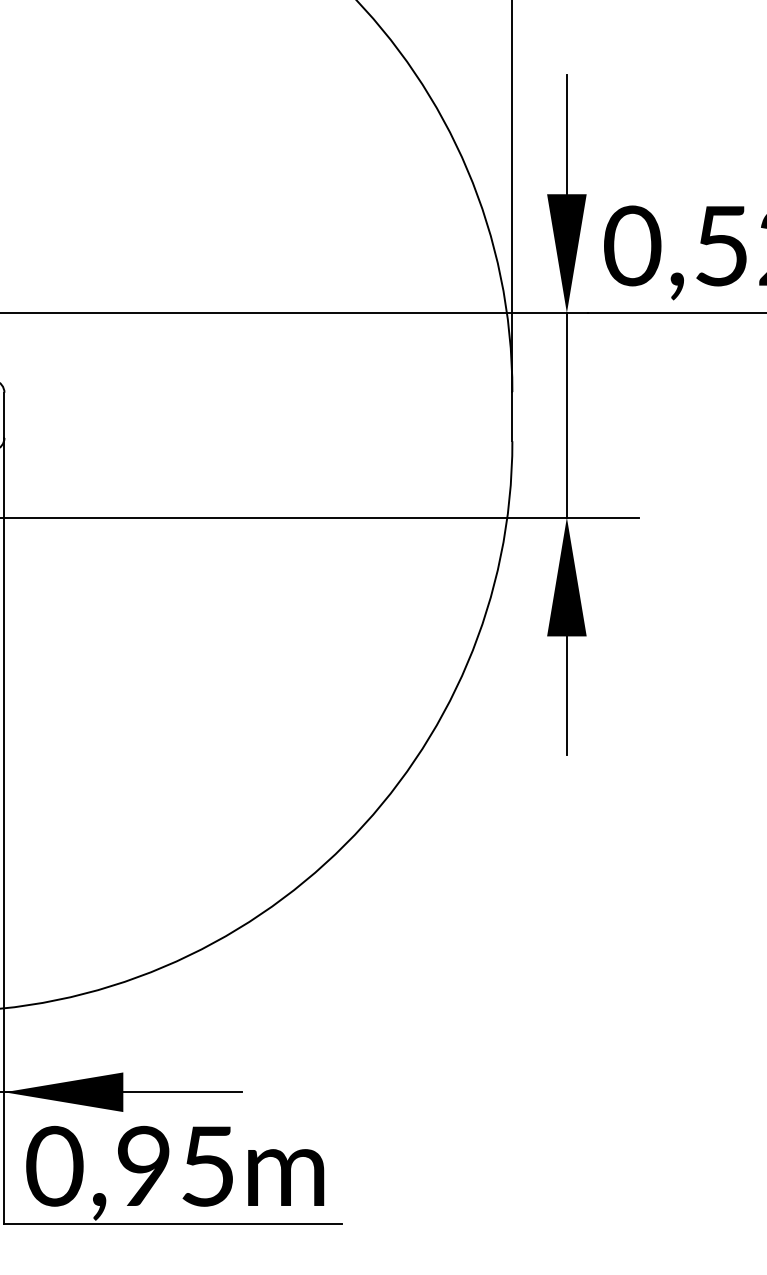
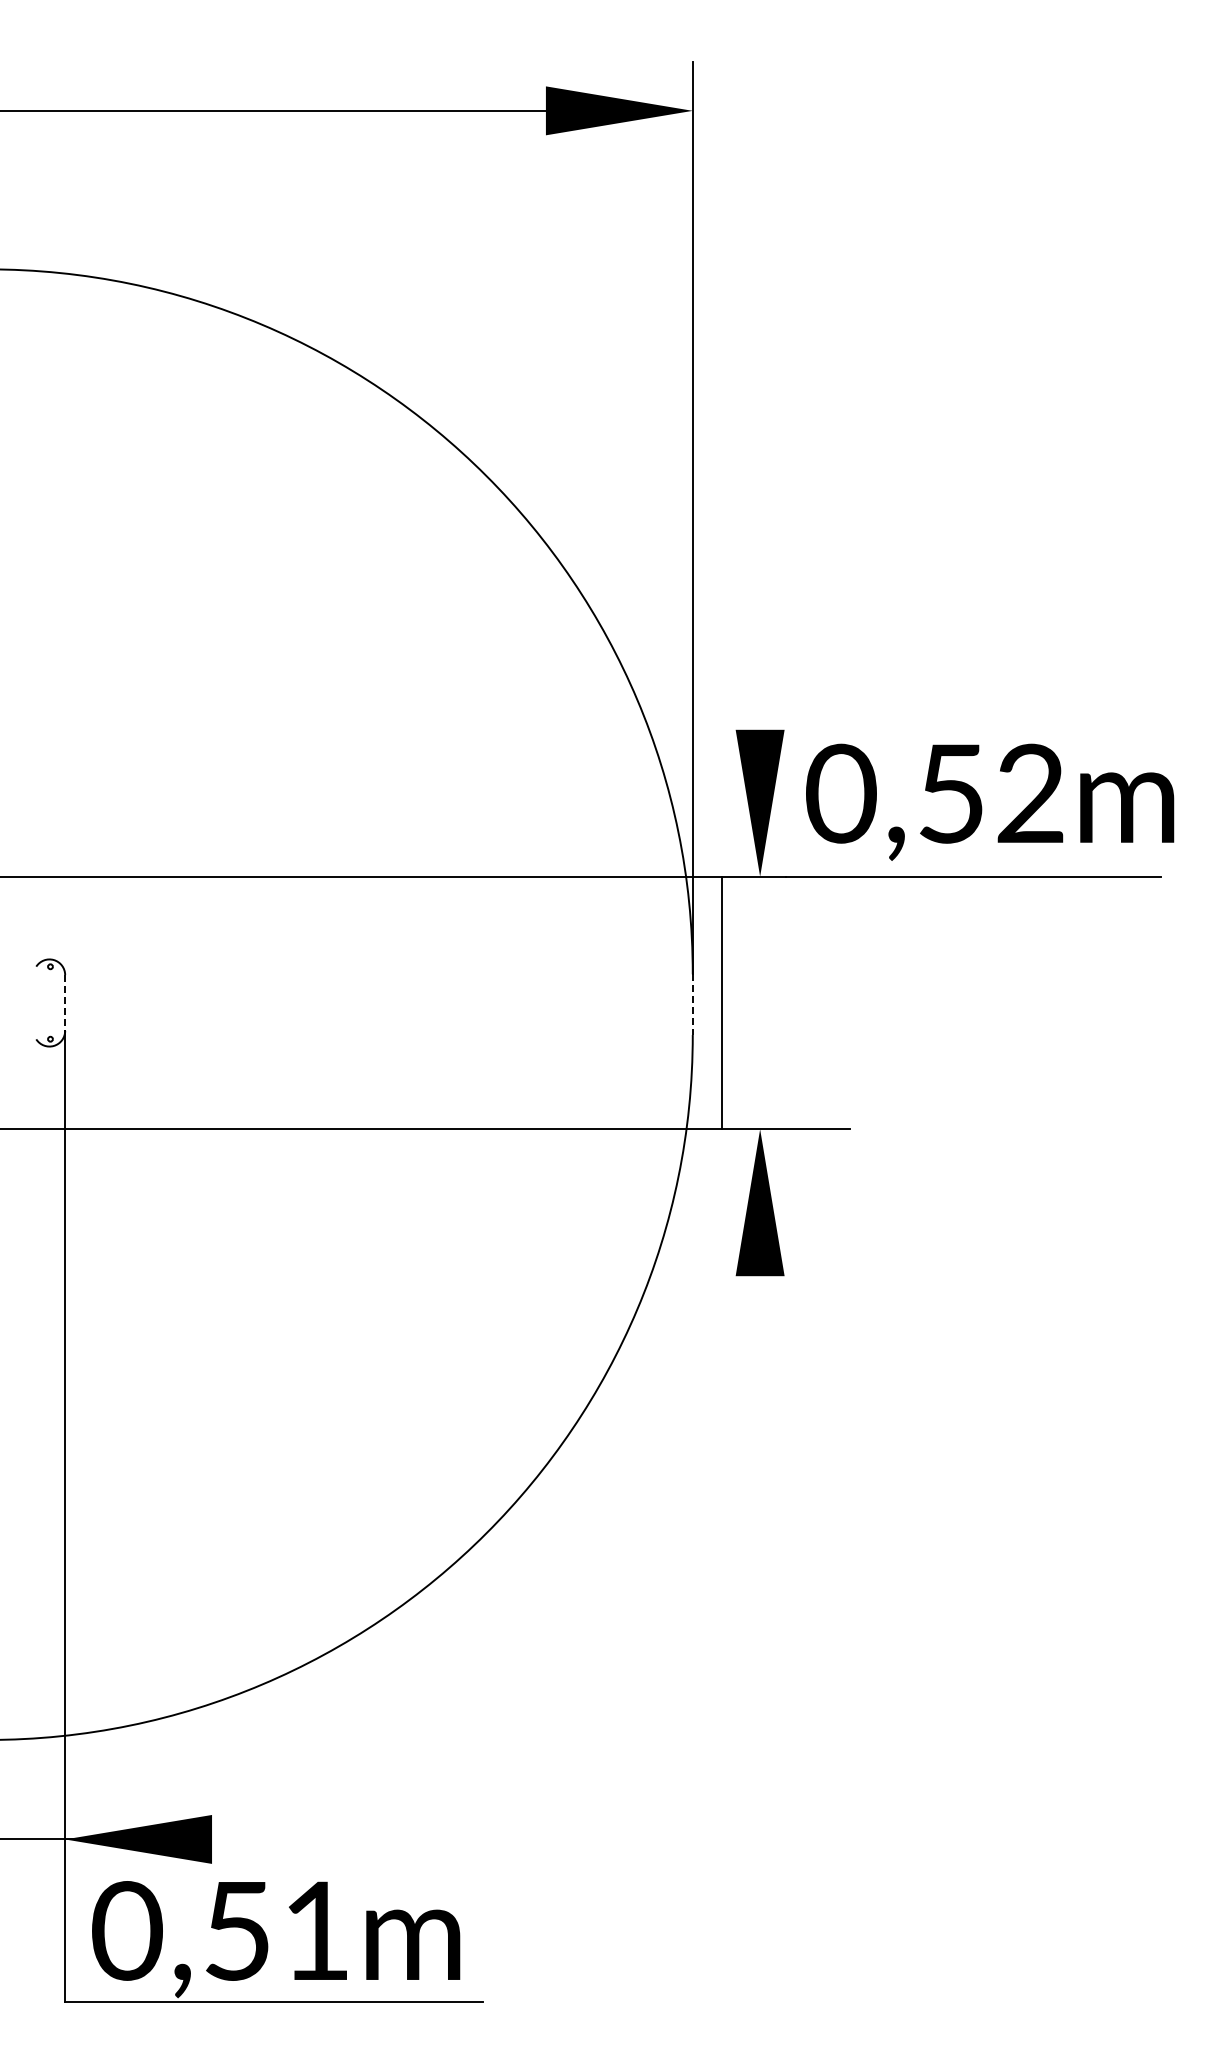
line: (567, 134) -> (760, 655), removed
line: (567, 414) -> (722, 1002), moved
line: (4, 415) -> (65, 1003), solid -> dashed
line: (512, 417) -> (692, 1005), solid -> dashed
line: (567, 695) -> (760, 1349), removed
line: (182, 1092) -> (285, 1839), removed
text: (175, 1165) -> (276, 1930), 0,95m -> 0,51m

